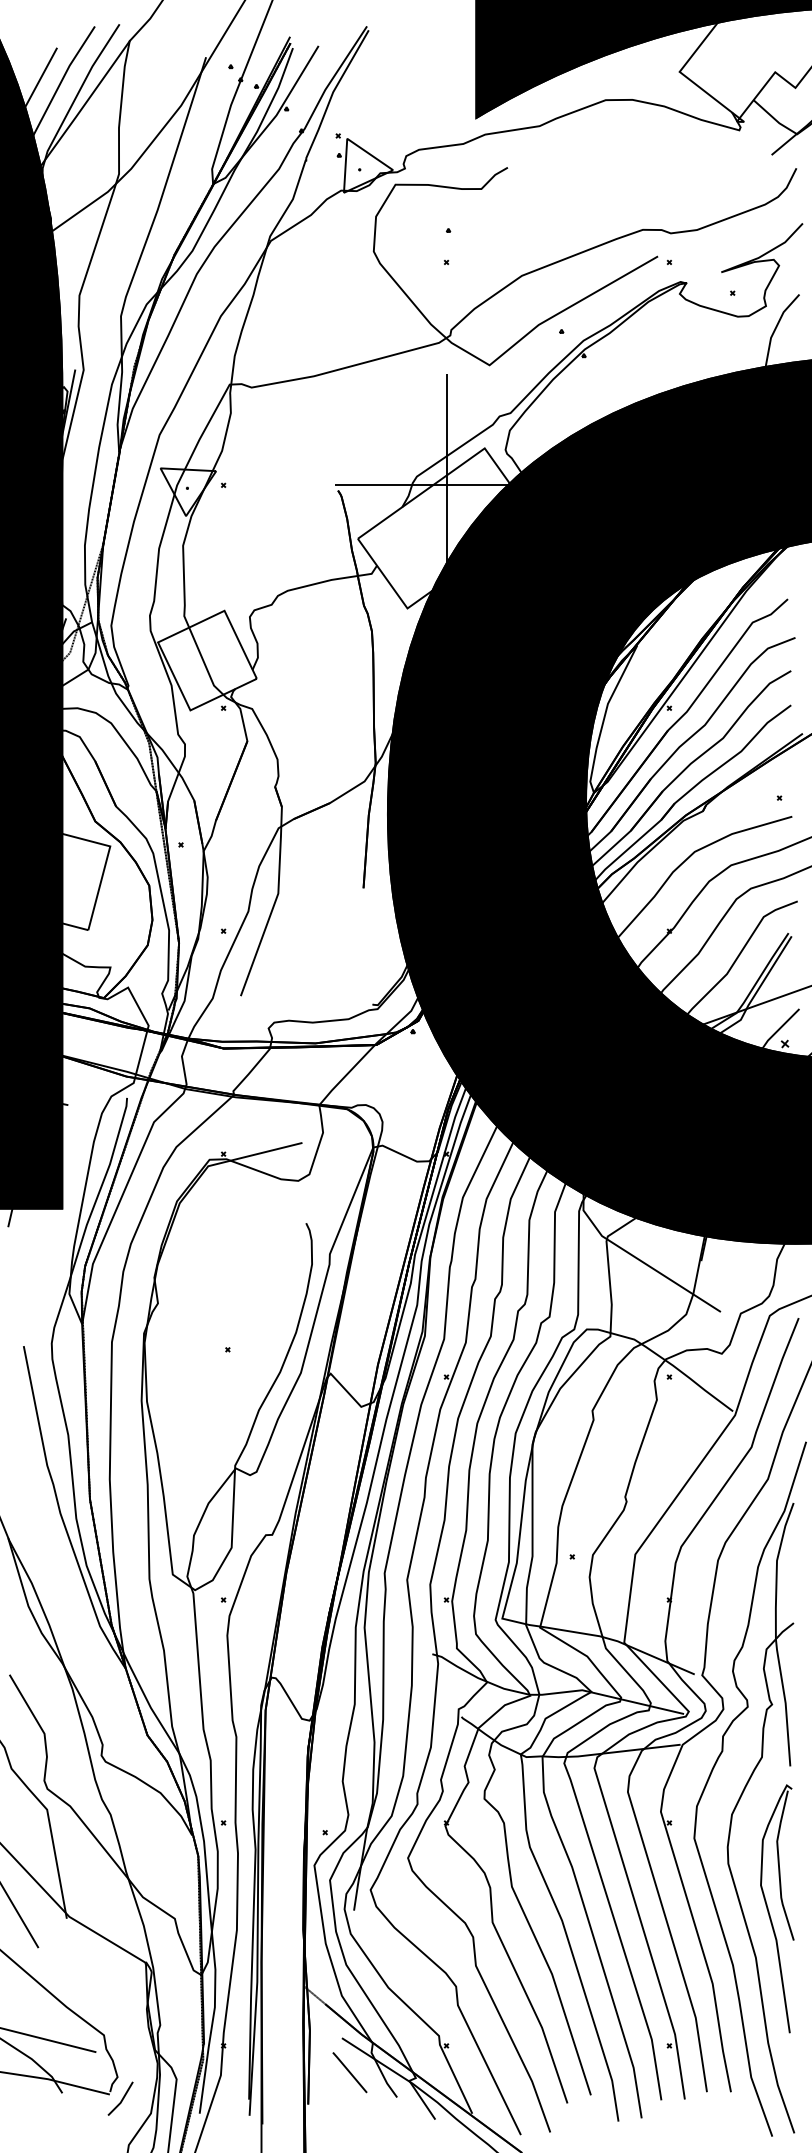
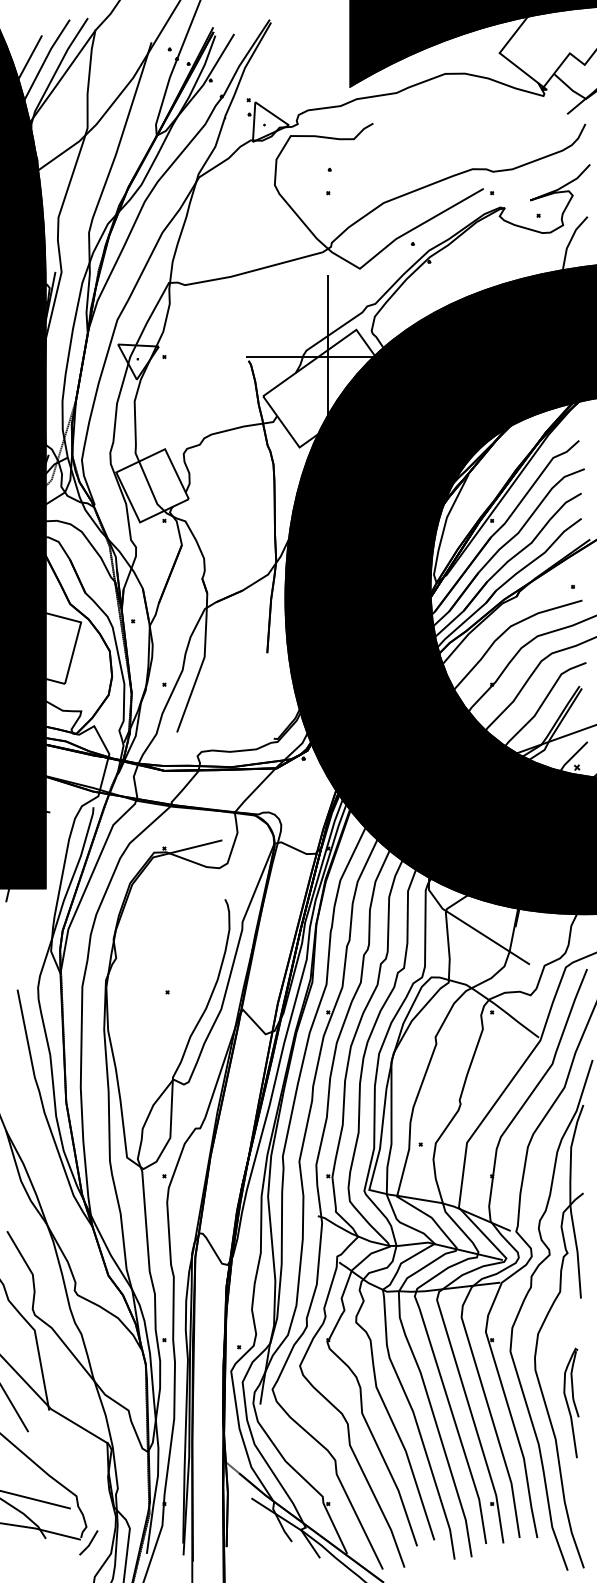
part: (777, 1908) -> (571, 1403), size x0.6
line: (349, 2072) -> (256, 1523), removed

